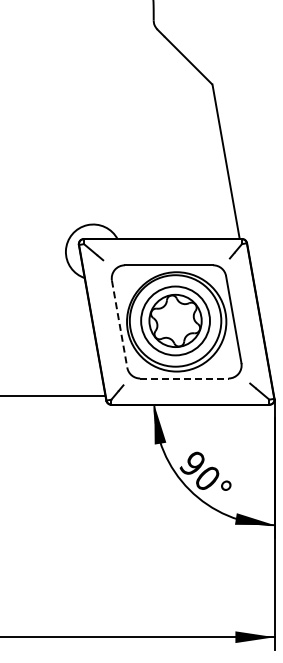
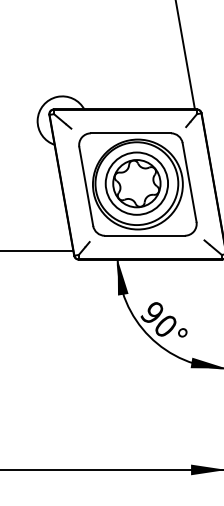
line: (119, 324) -> (86, 186), dashed -> solid
line: (184, 378) -> (144, 235), dashed -> solid

